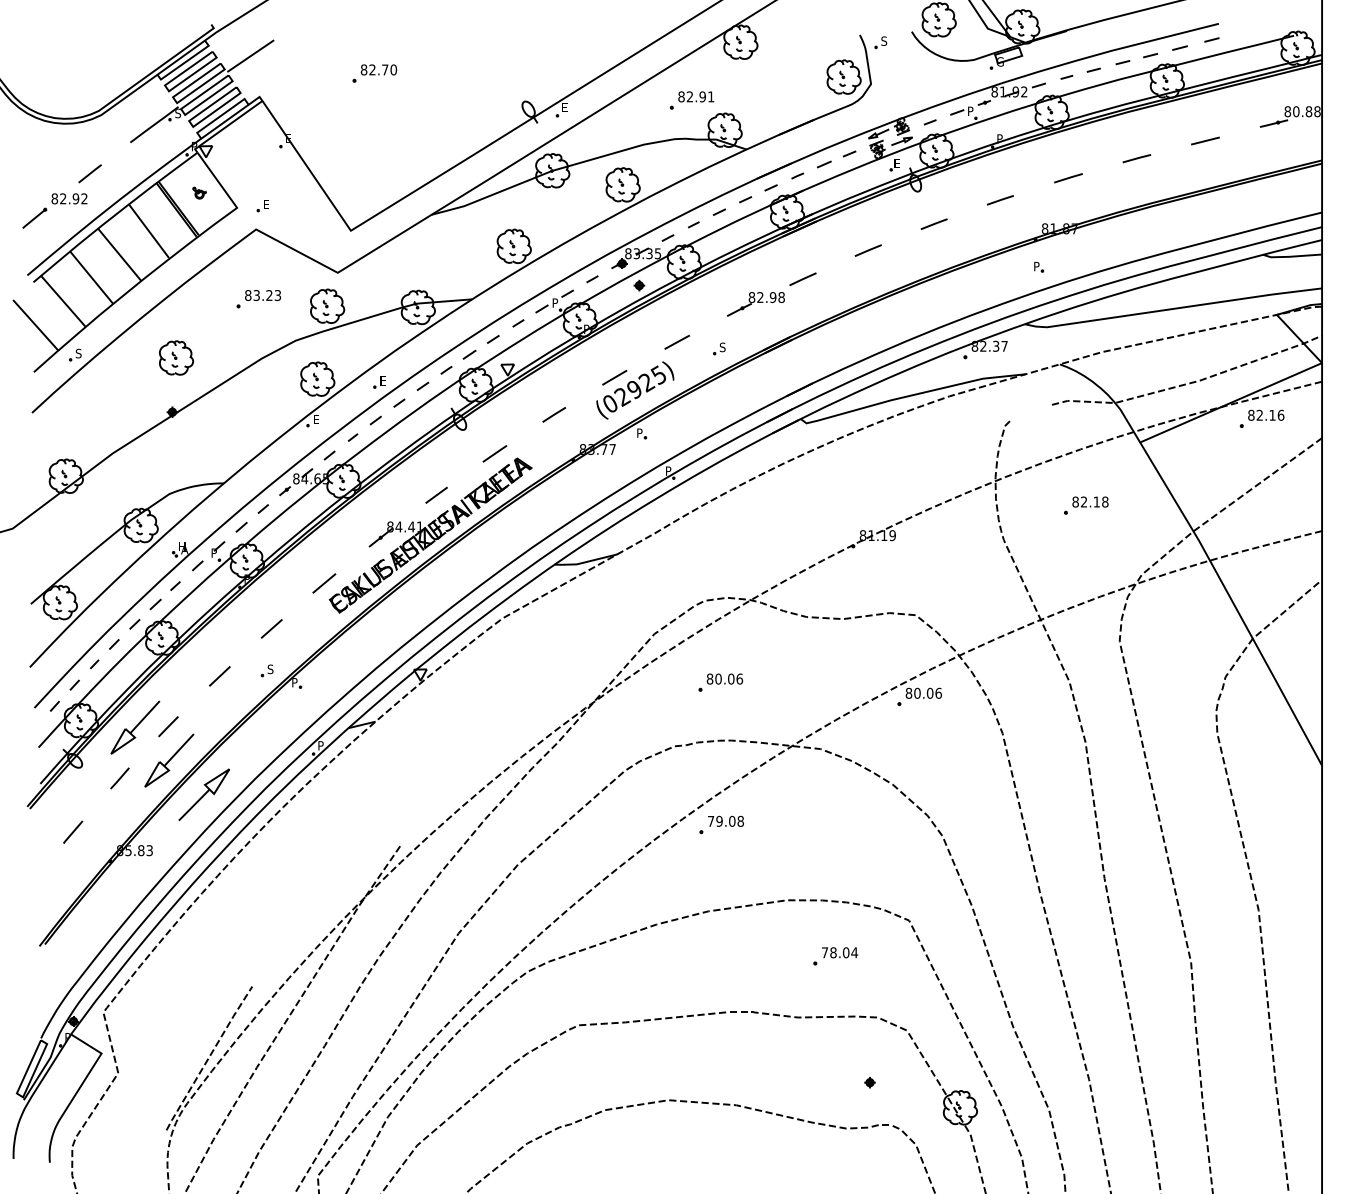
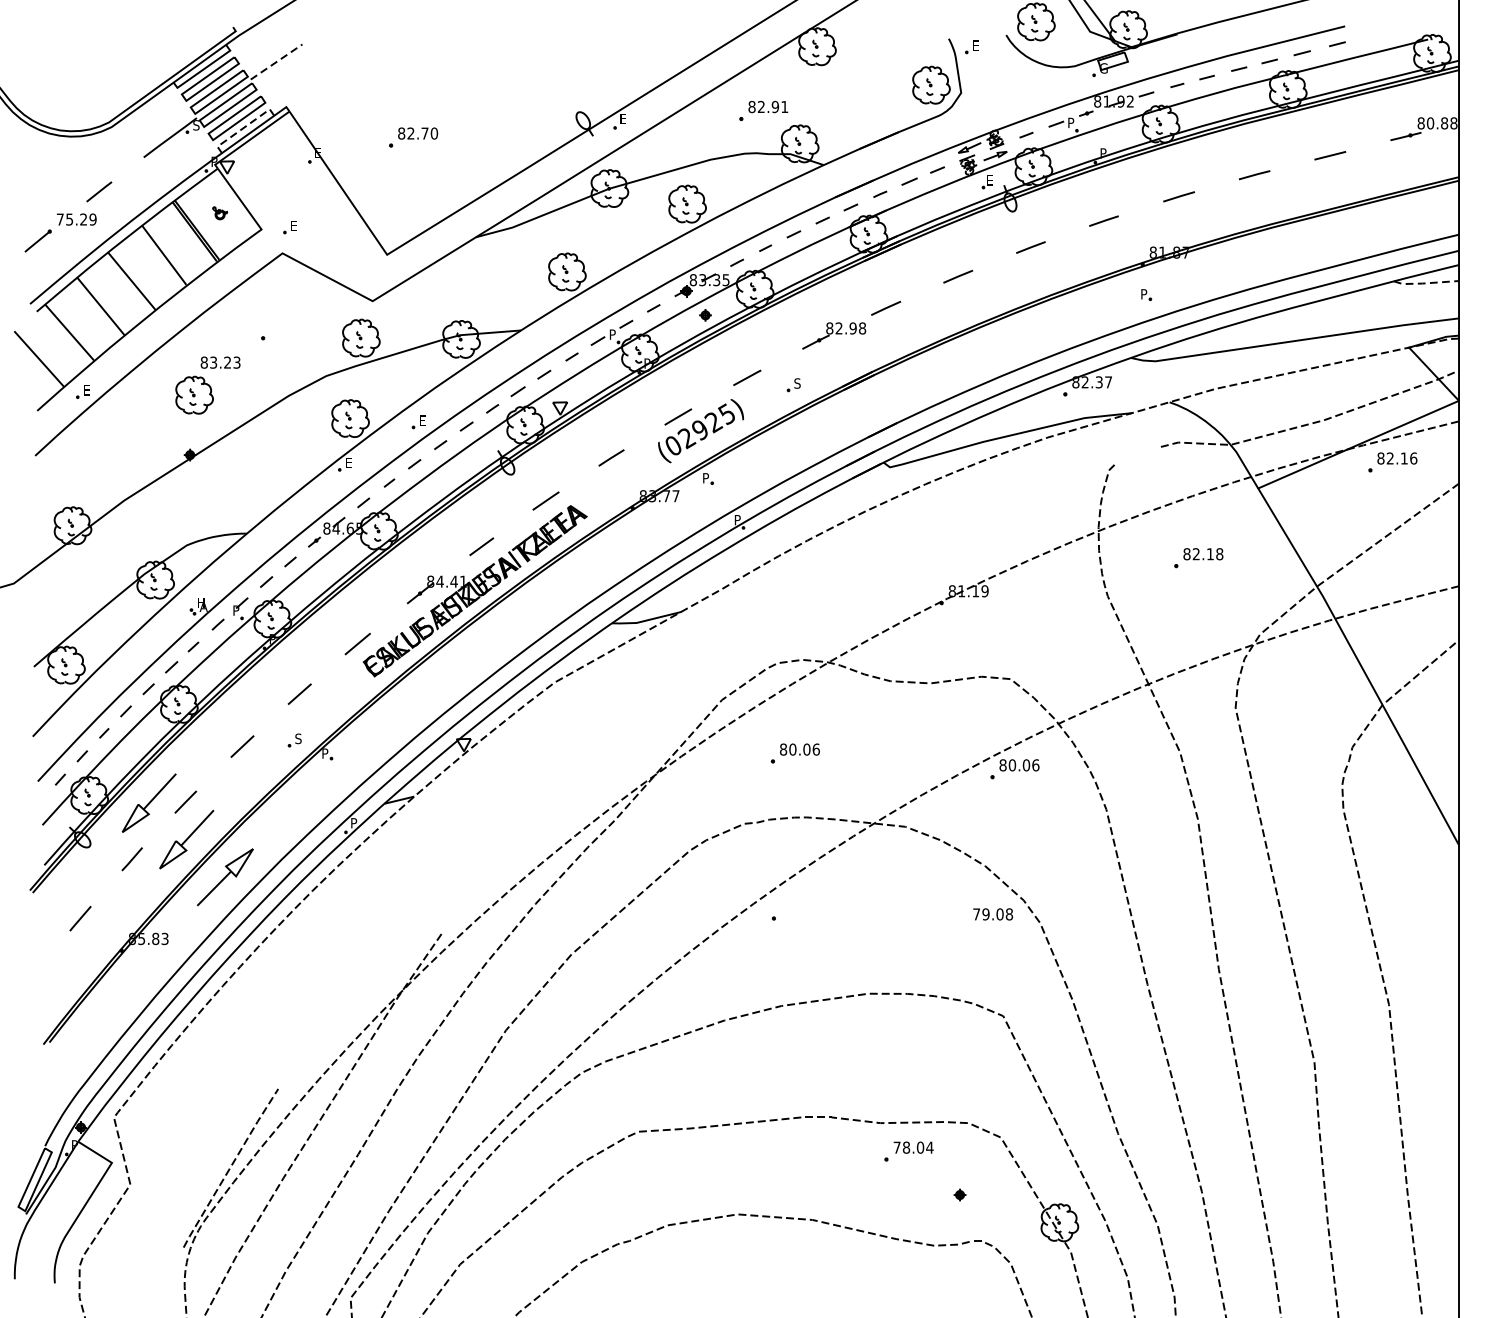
text: (884, 40) -> (976, 44), S -> E
line: (251, 55) -> (277, 61), solid -> dashed
part: (374, 73) -> (413, 137), moved
line: (220, 116) -> (243, 128), solid -> dashed
text: (69, 198) -> (76, 219), 82.92 -> 75.29
line: (1291, 256) -> (1425, 283), solid -> dashed
text: (262, 295) -> (220, 362), moved
text: (78, 353) -> (86, 390), S -> E
text: (725, 820) -> (992, 913), moved
part: (835, 956) -> (908, 1151), moved

